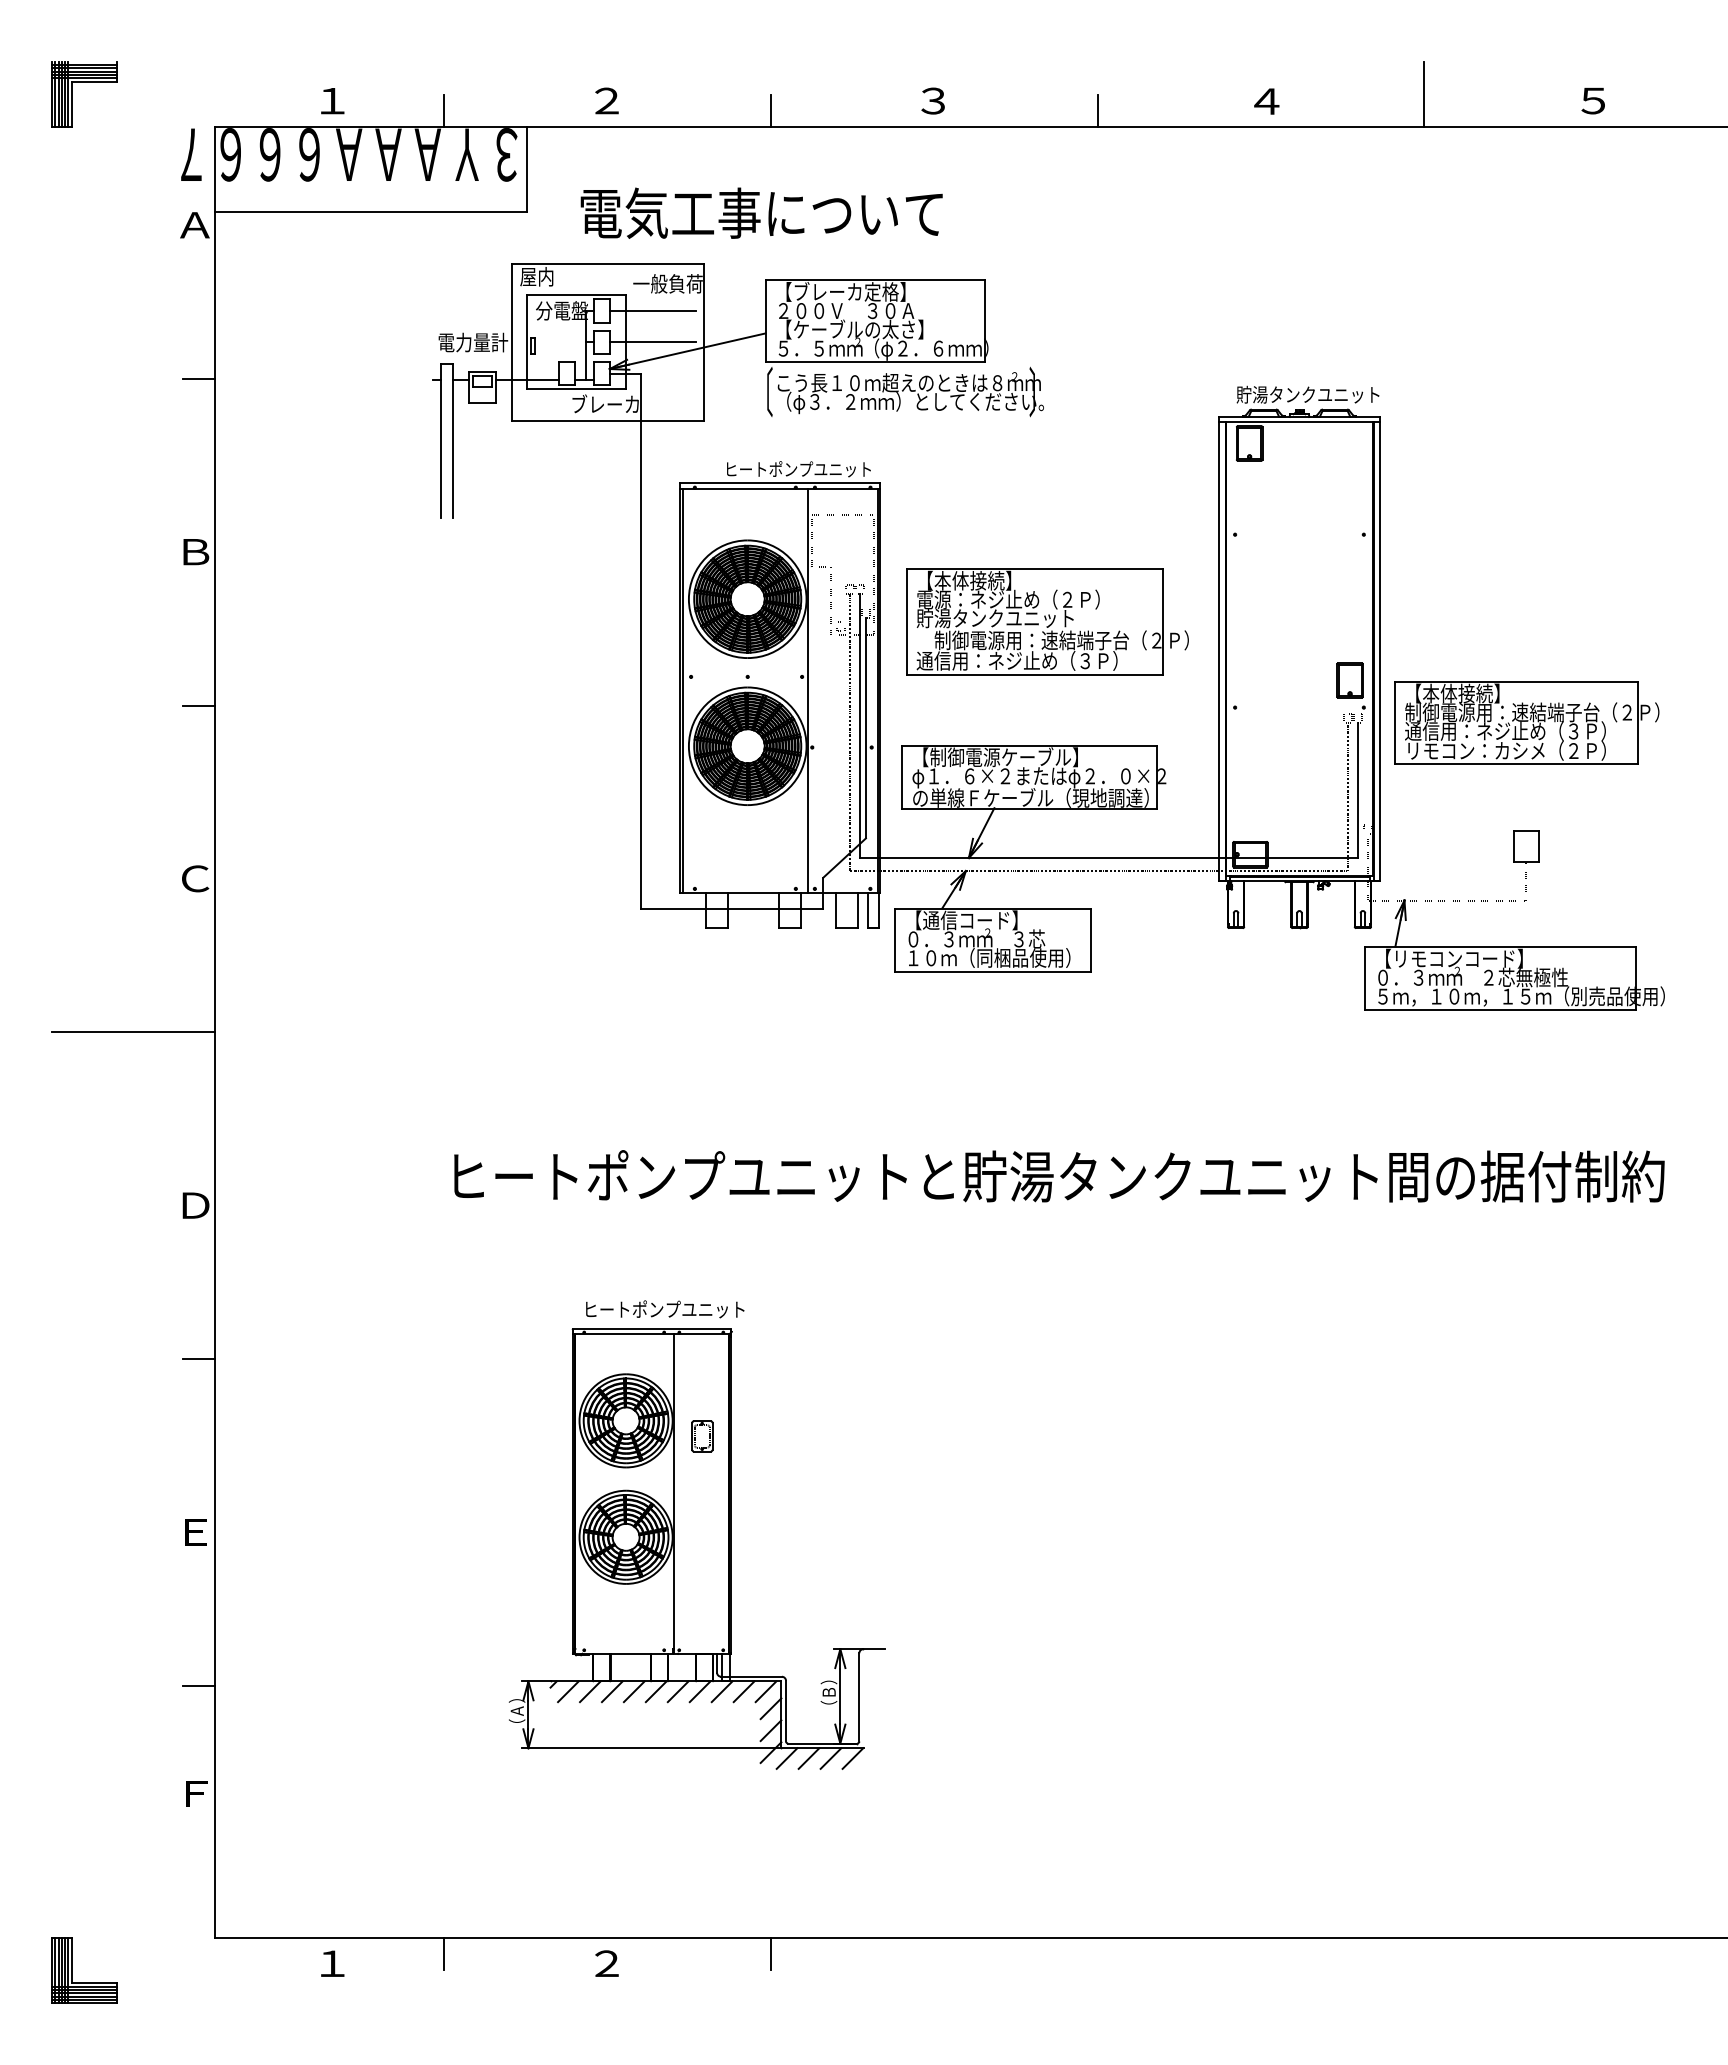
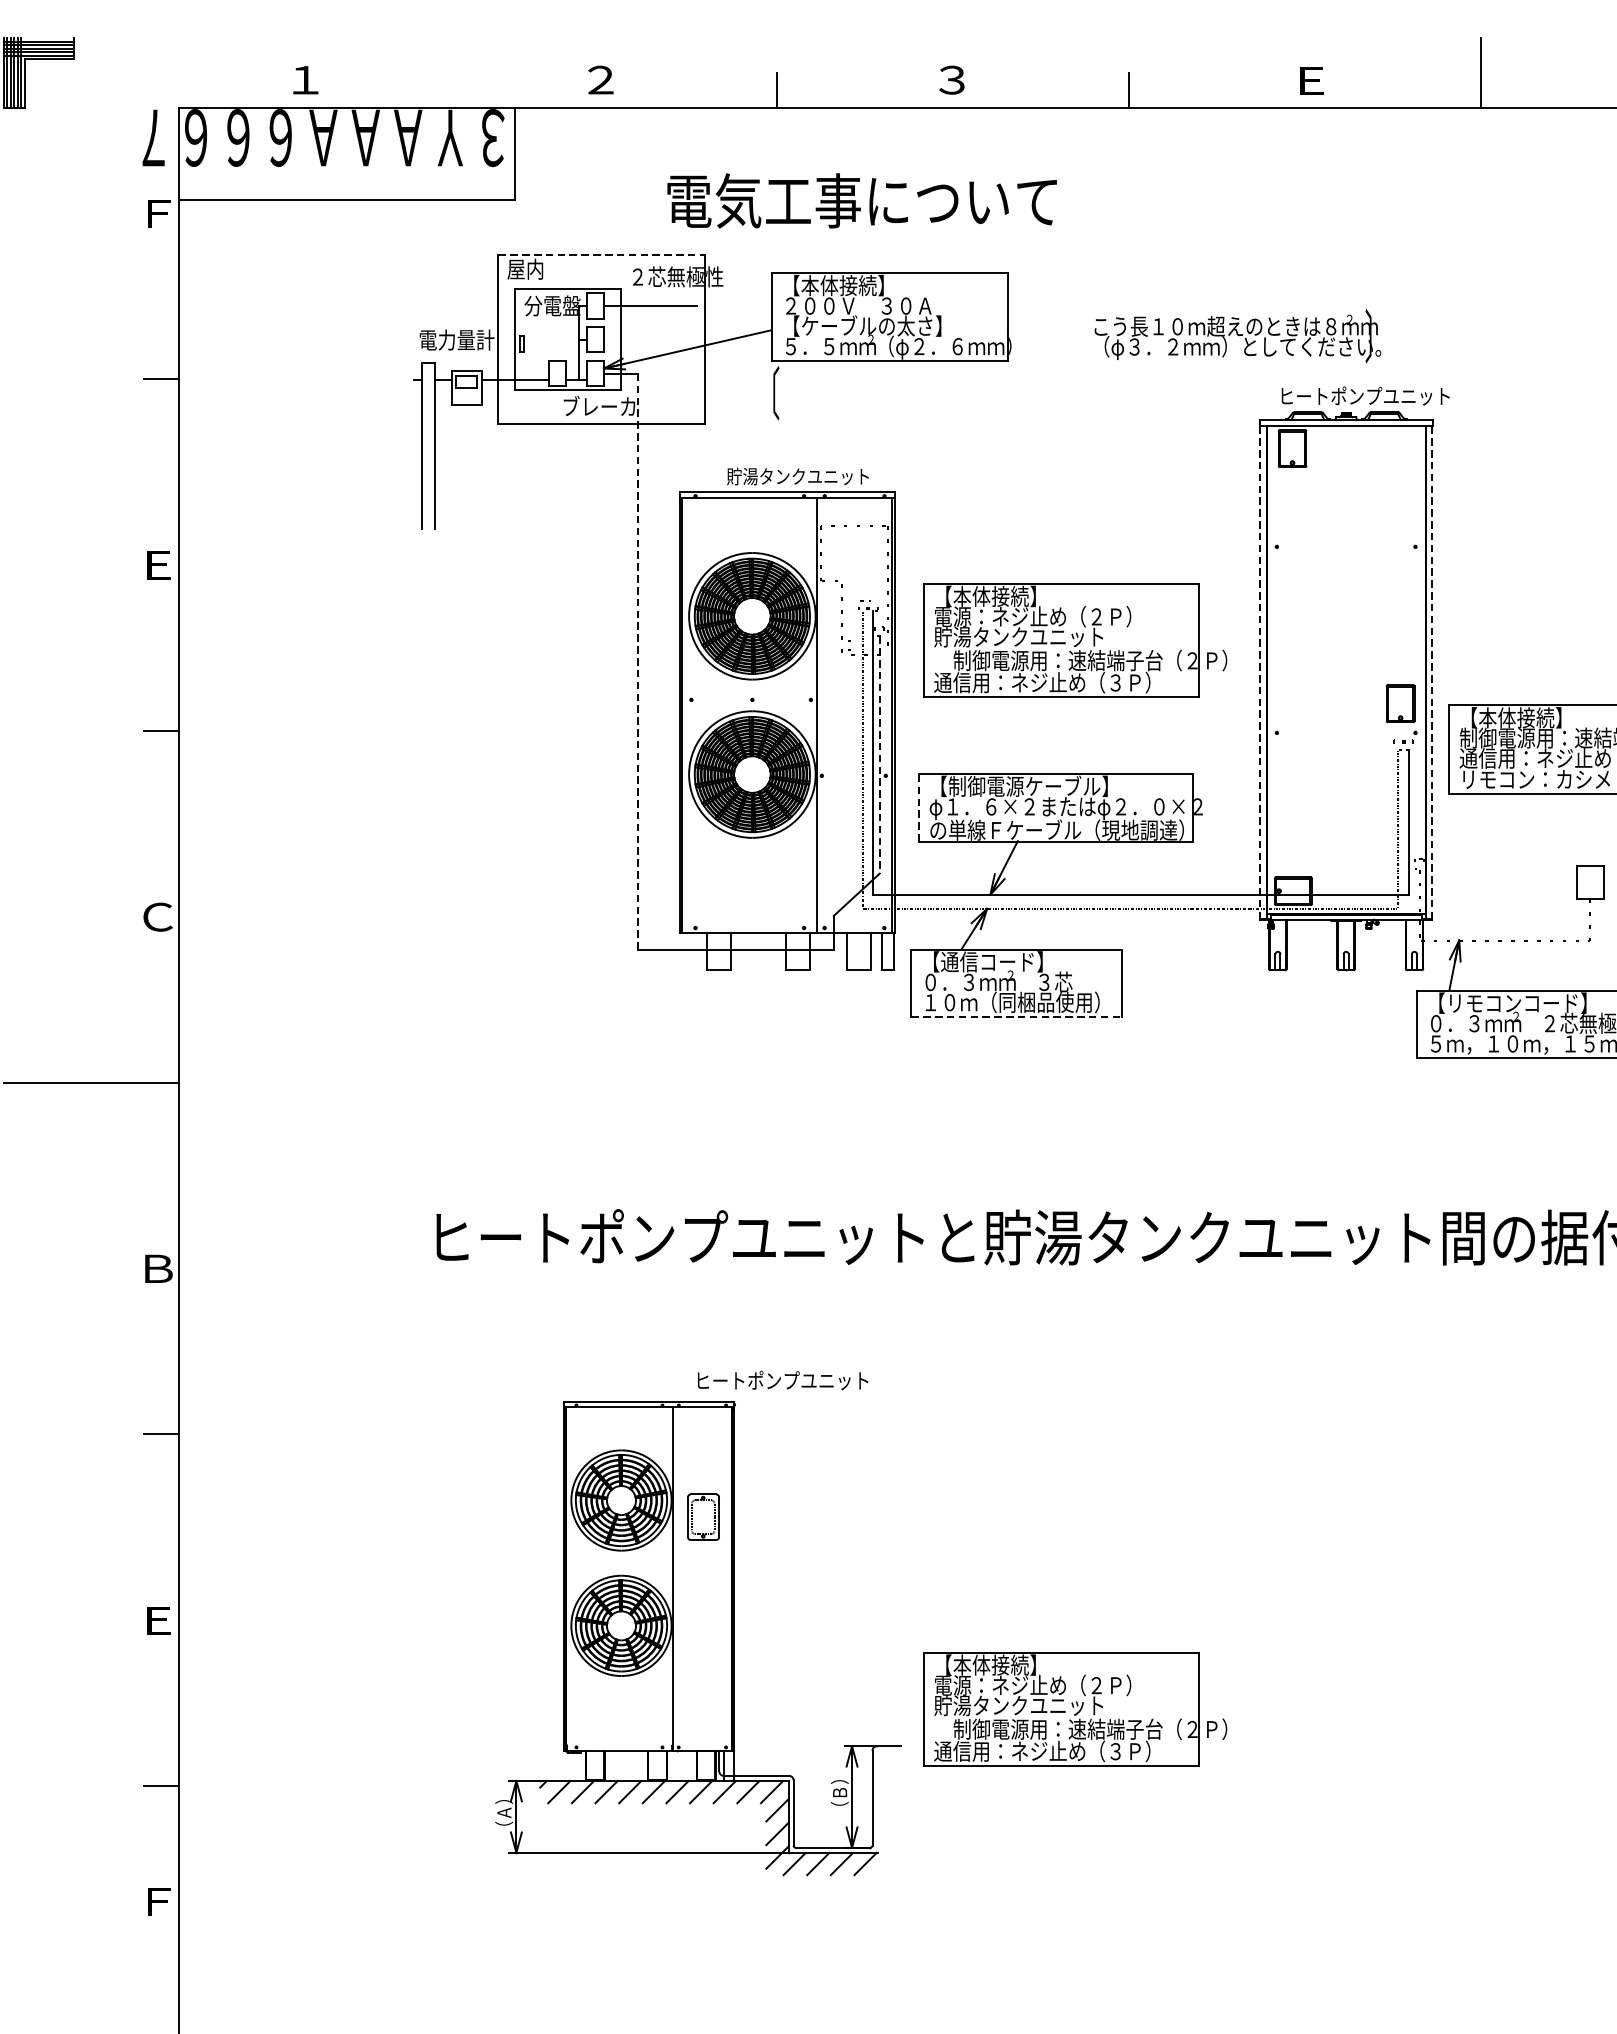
text: (1266, 101) -> (1310, 80), ４ -> Ｅ
line: (444, 110) -> (426, 90), removed
text: (761, 212) -> (861, 200), moved
text: (194, 225) -> (157, 214), Ａ -> Ｆ
line: (608, 263) -> (602, 254), solid -> dashed
text: (676, 283) -> (675, 276), 一般負荷 -> ２芯無極性
text: (849, 291) -> (861, 285), 【ブレーカ定格】 -> 【本体接続】
line: (652, 342) -> (649, 339), removed
text: (910, 391) -> (1237, 335), moved
text: (1315, 394) -> (1363, 395), 貯湯タンクユニット -> ヒートポンプユニット
text: (797, 469) -> (805, 476), ヒートポンプユニット -> 貯湯タンクユニット
text: (196, 552) -> (159, 565), Ｂ -> Ｅ
line: (641, 641) -> (638, 661), solid -> dashed
line: (1219, 651) -> (1260, 672), solid -> dashed
line: (1379, 651) -> (1432, 672), solid -> dashed
line: (865, 728) -> (879, 755), solid -> dashed
line: (902, 776) -> (918, 807), solid -> dashed
line: (993, 971) -> (1016, 1016), solid -> dashed
text: (195, 1205) -> (158, 1268), Ｄ -> Ｂ
text: (665, 1309) -> (783, 1380), moved
part: (702, 1436) -> (703, 1517), size x1.4
part: (1047, 1614) -> (1074, 1708), added

